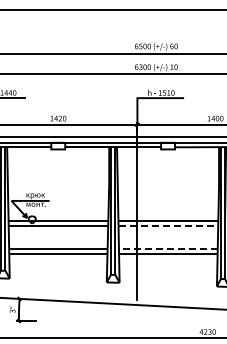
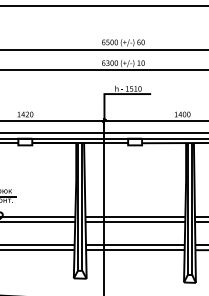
line: (168, 226) -> (135, 222), dashed -> solid
line: (167, 248) -> (134, 244), dashed -> solid

